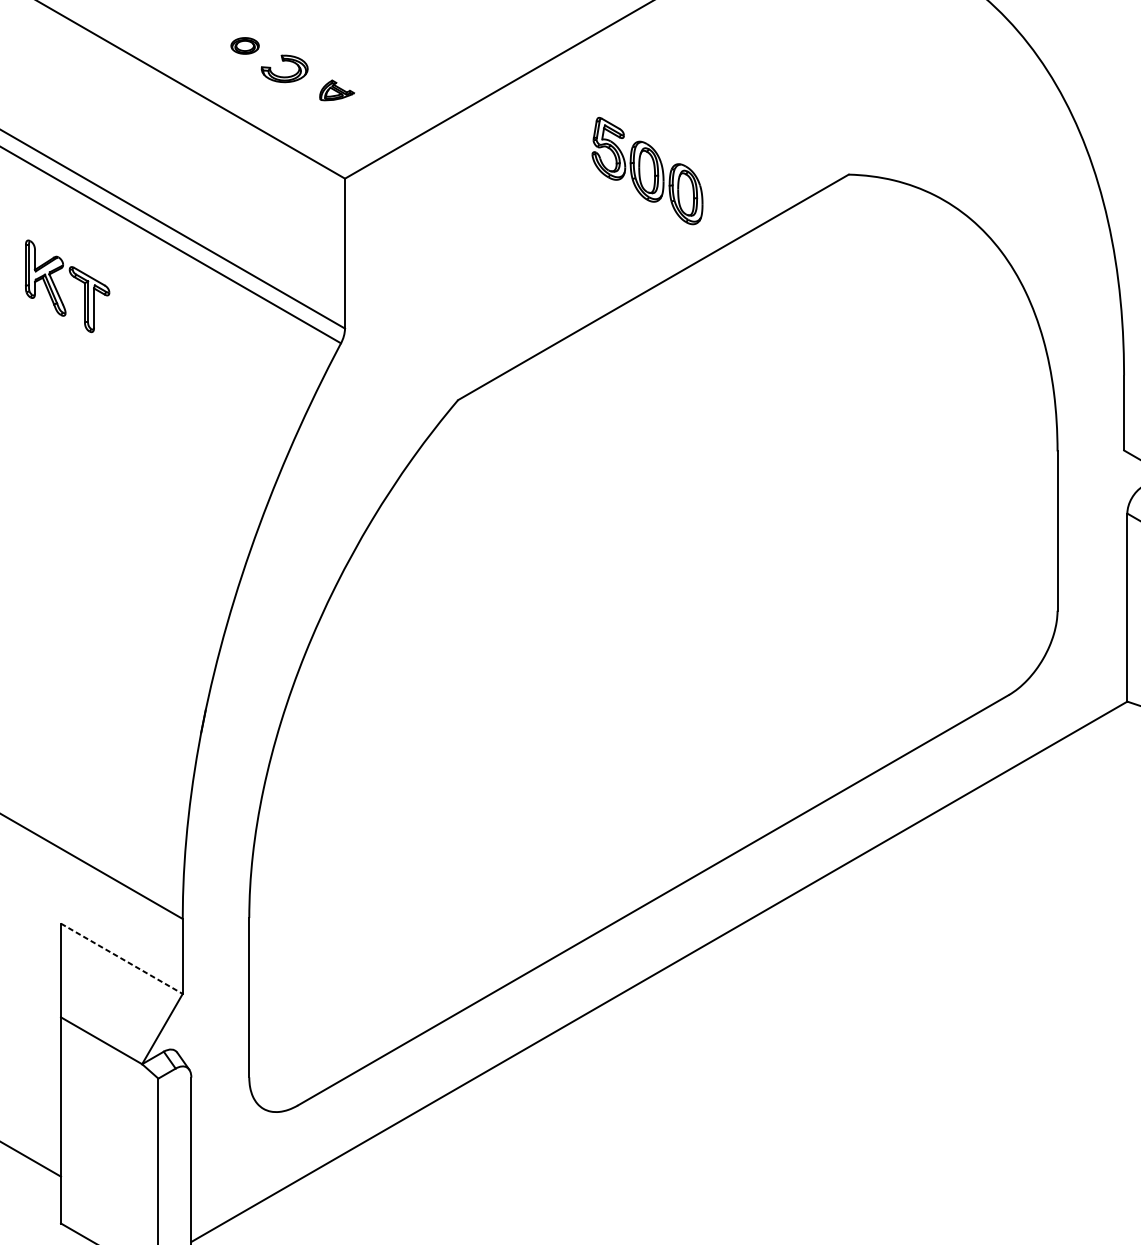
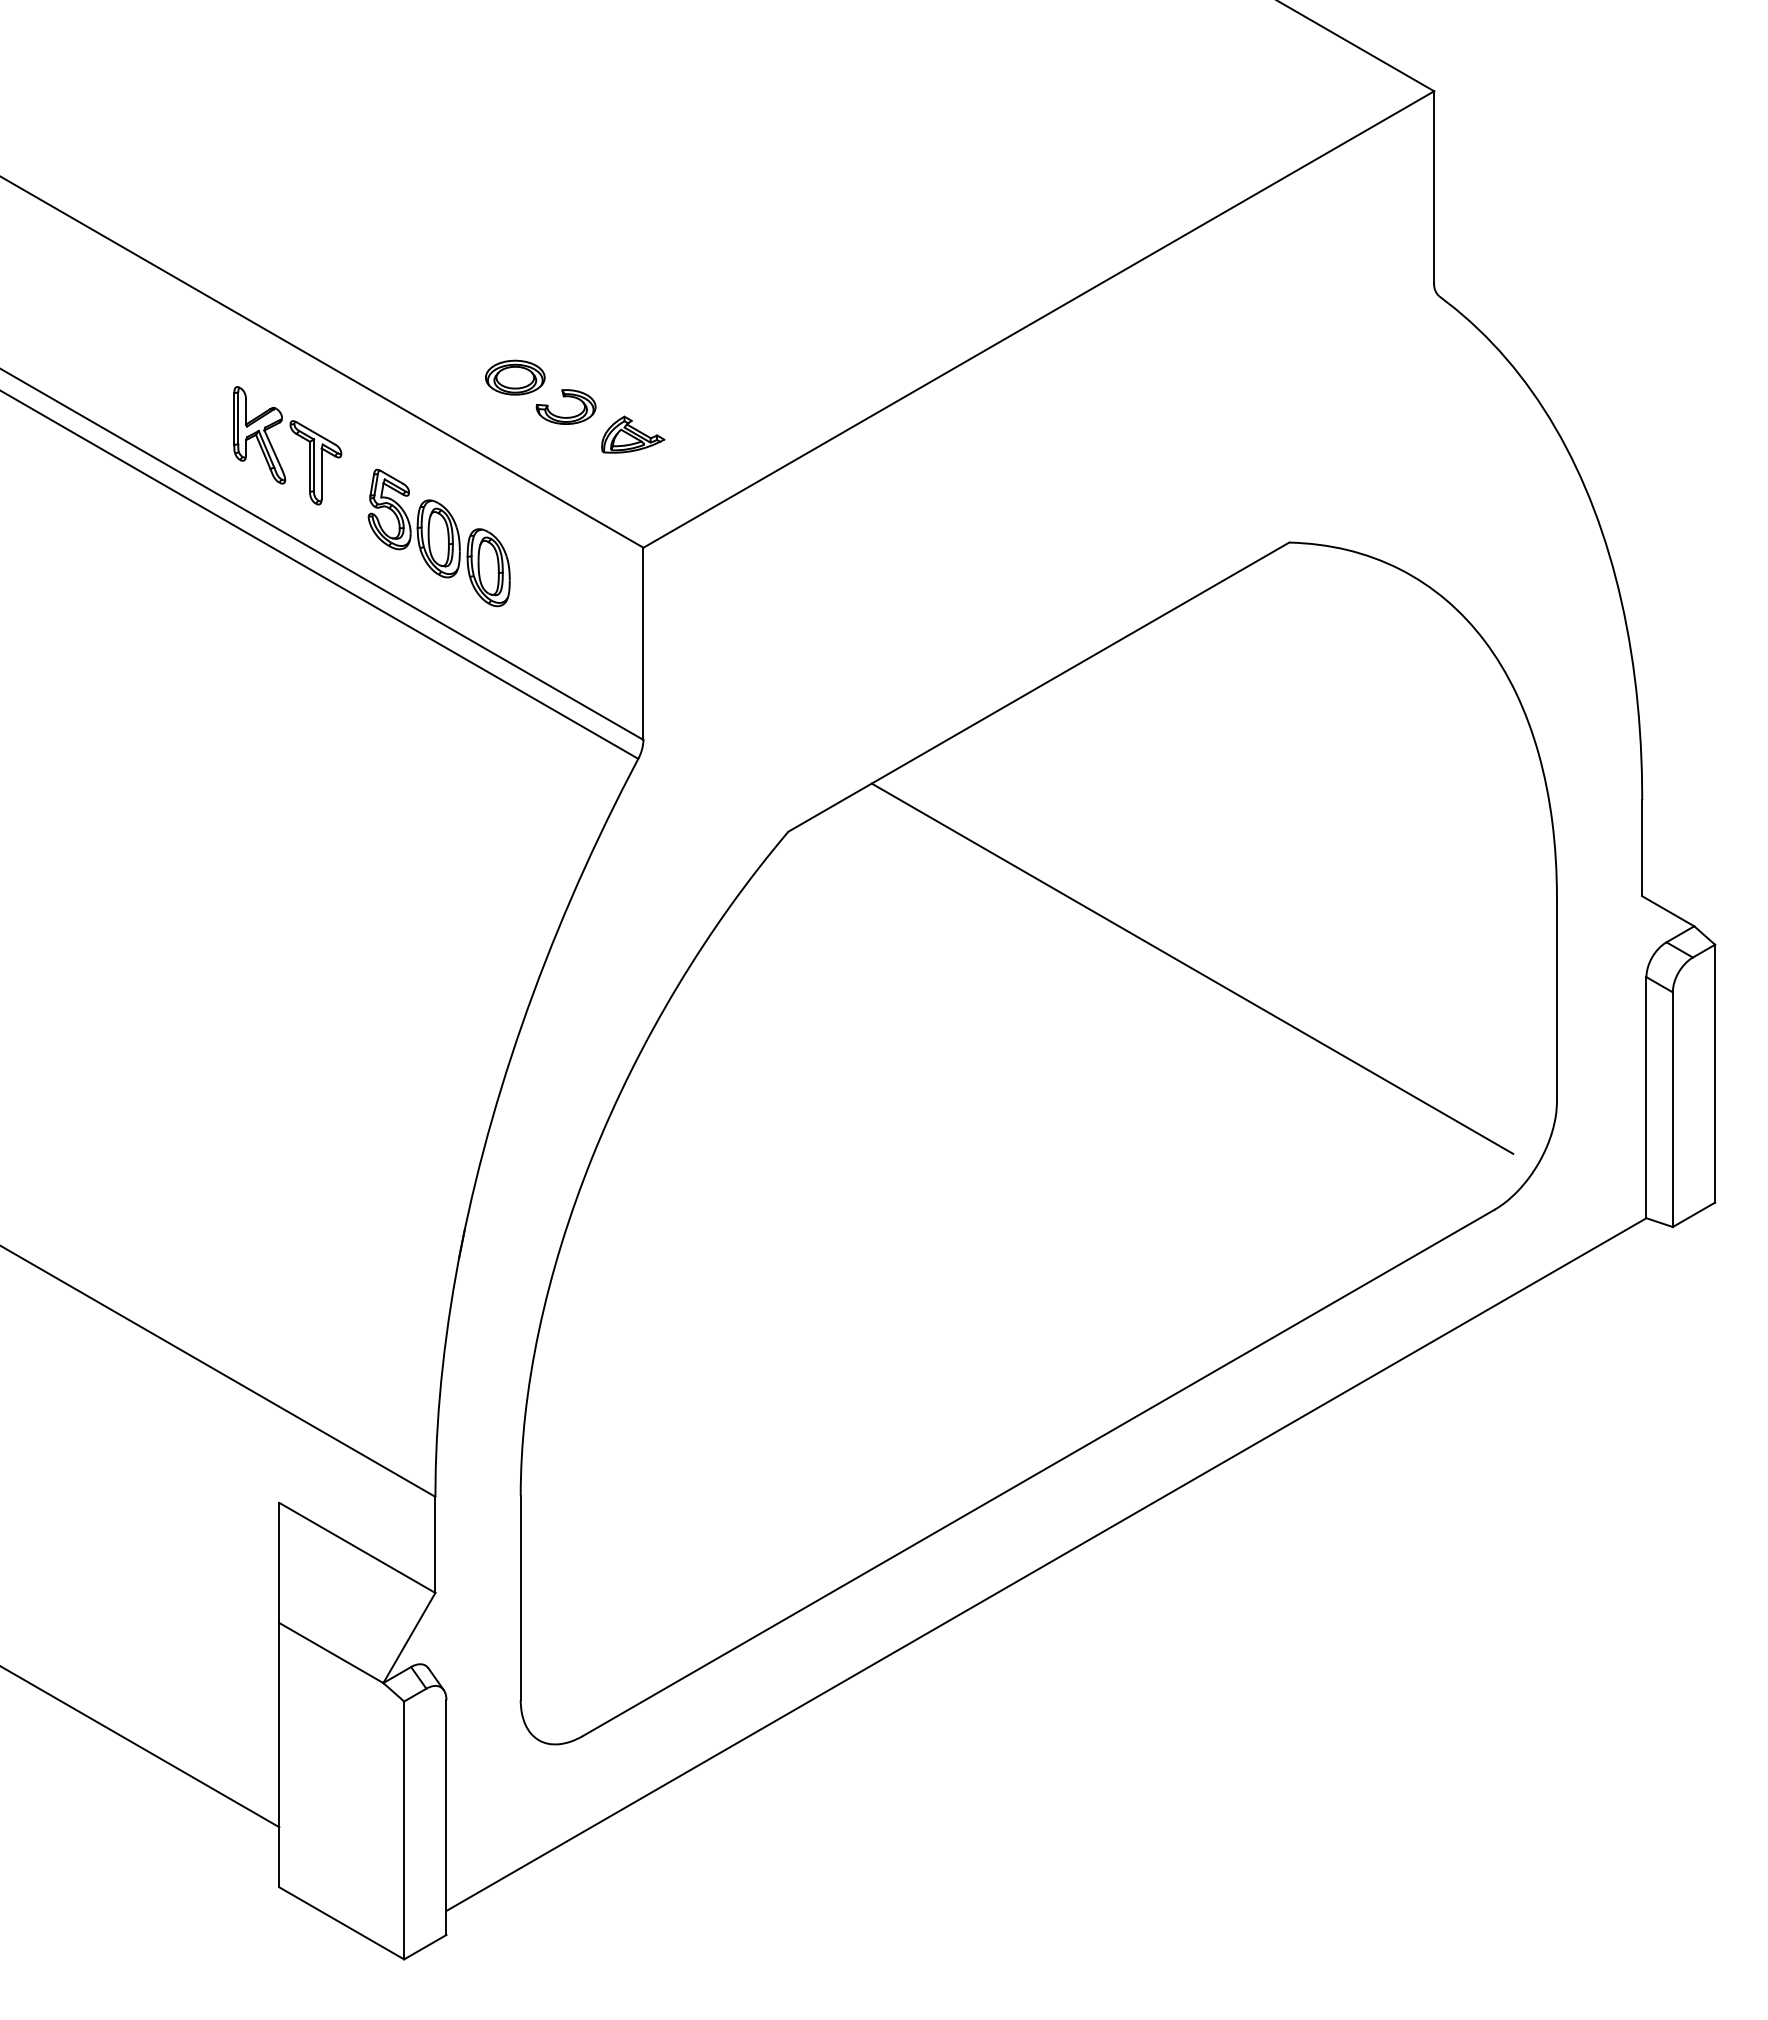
part: (245, 45) -> (515, 377), size x1.67
part: (337, 90) -> (633, 434), size x1.43
part: (646, 170) -> (438, 537), moved
part: (73, 277) -> (295, 434), moved
line: (773, 506) -> (1192, 968), added
line: (121, 959) -> (357, 1548), dashed -> solid

